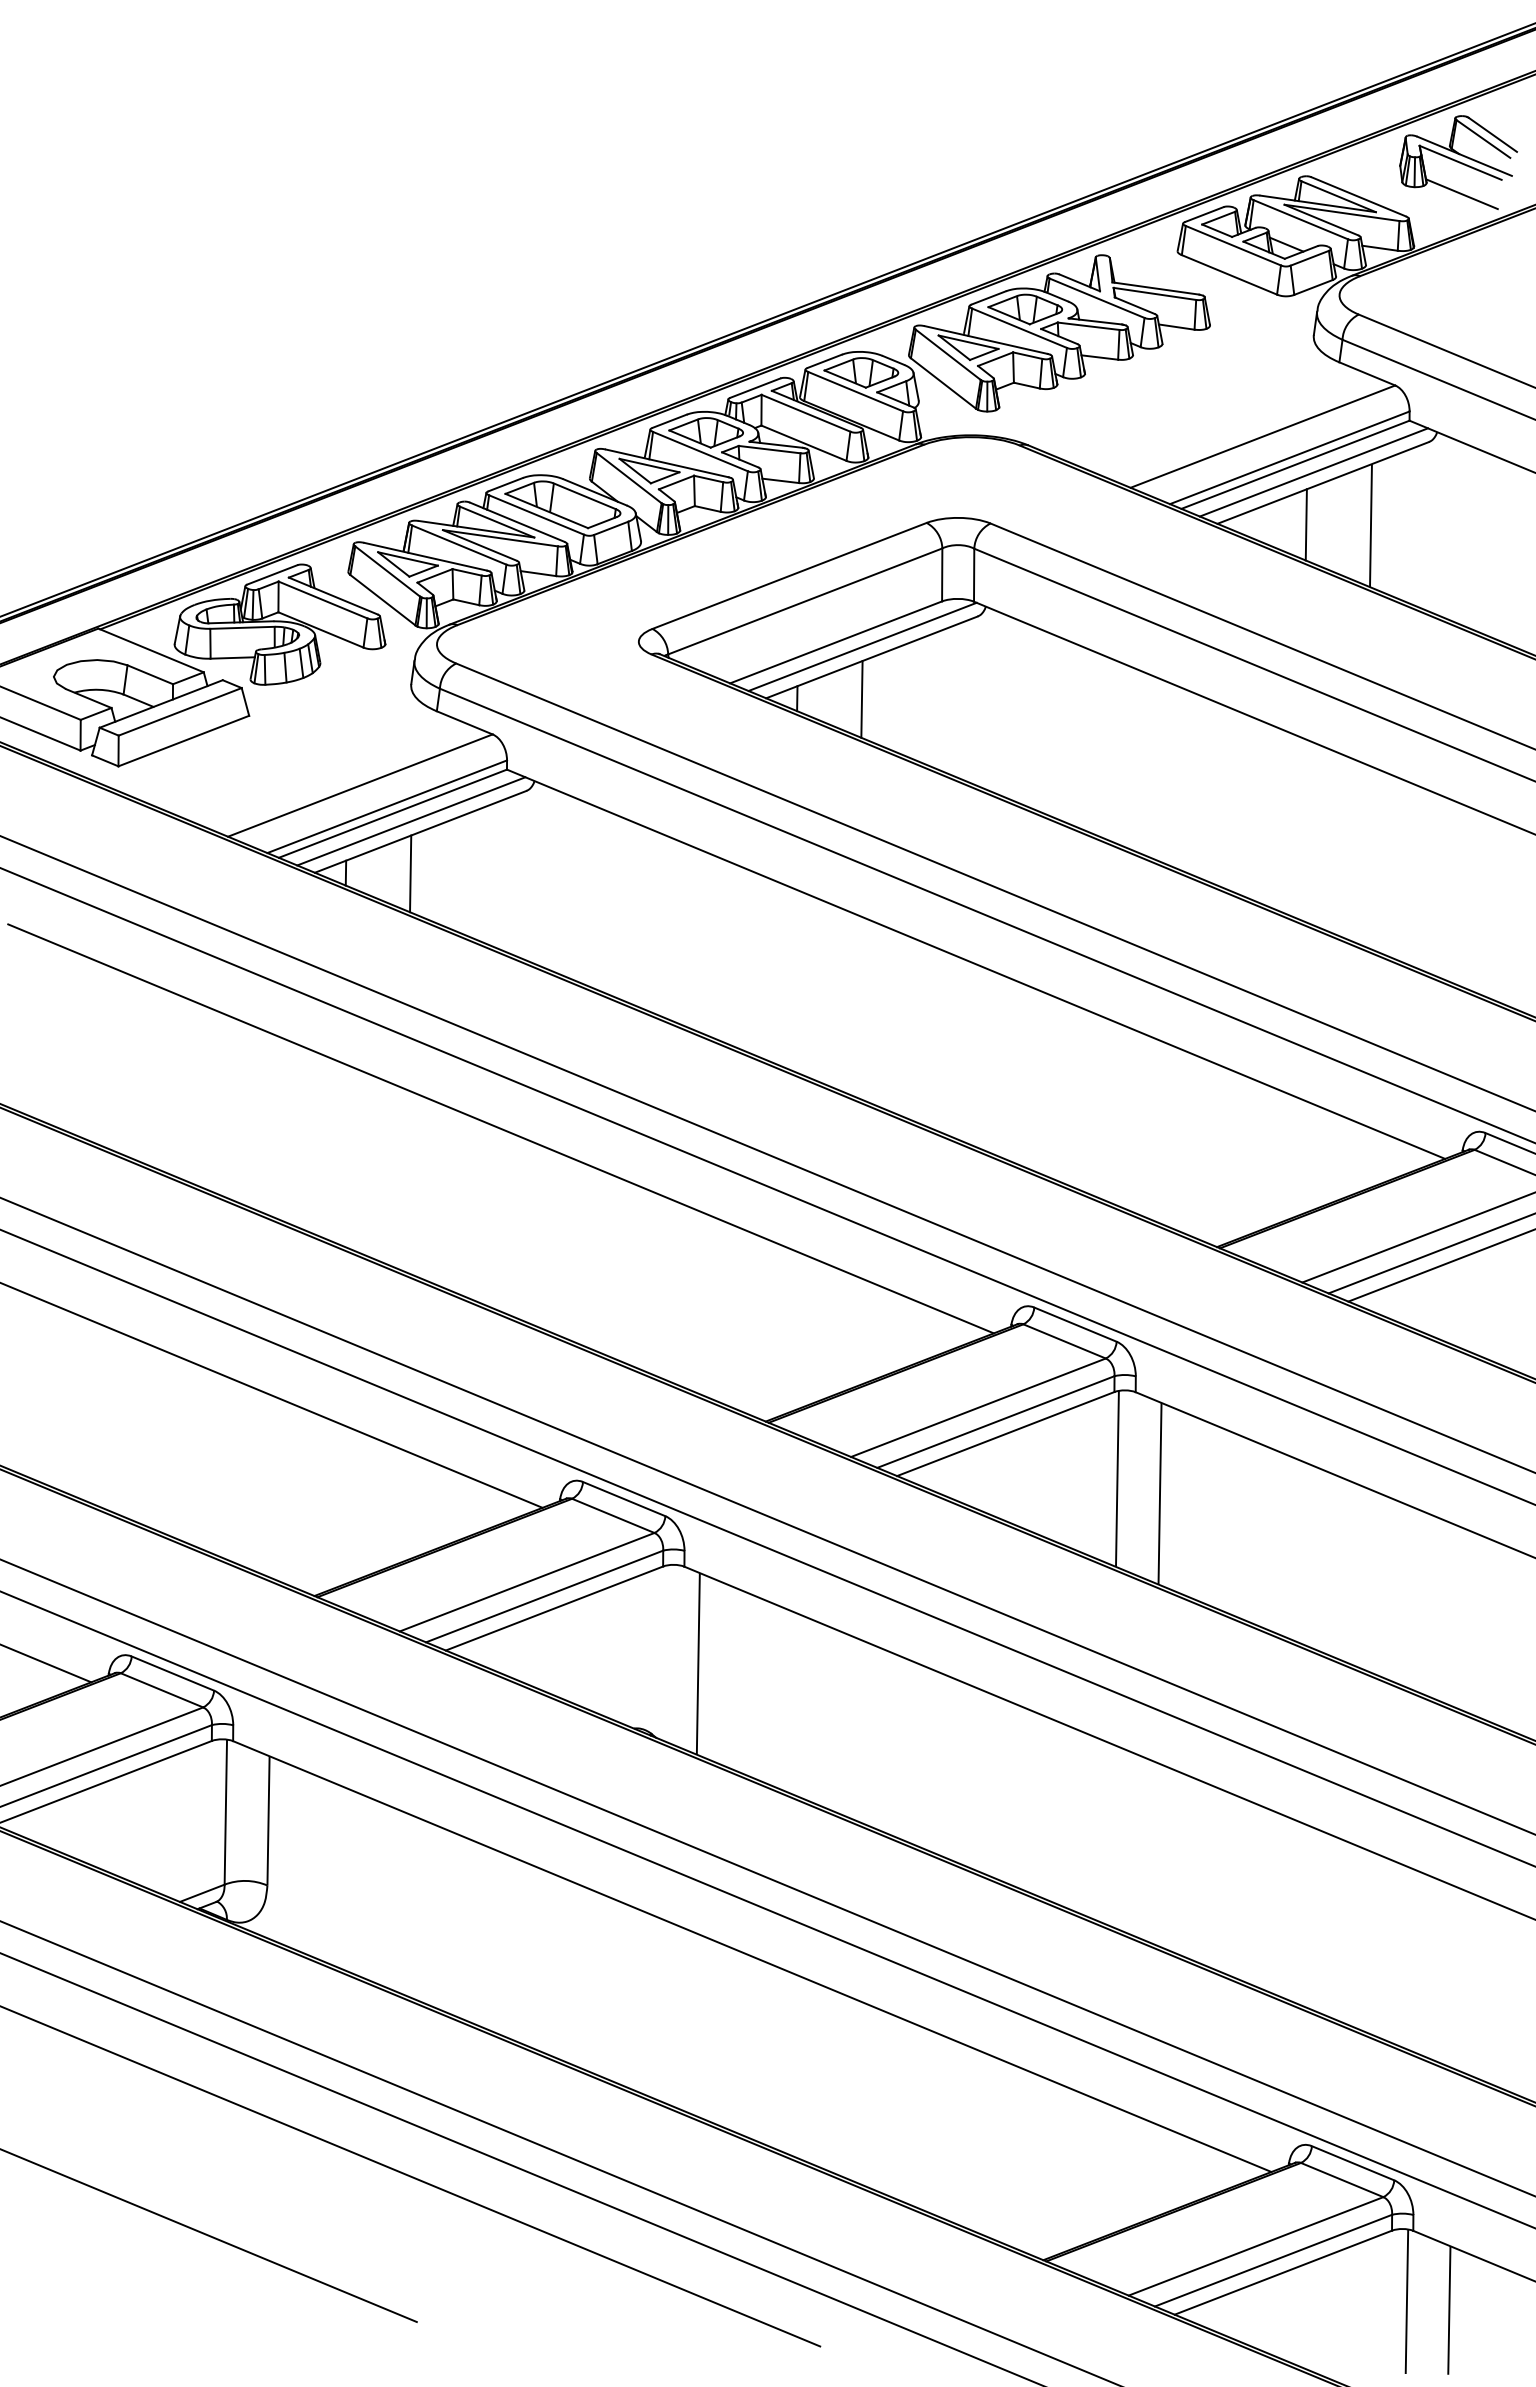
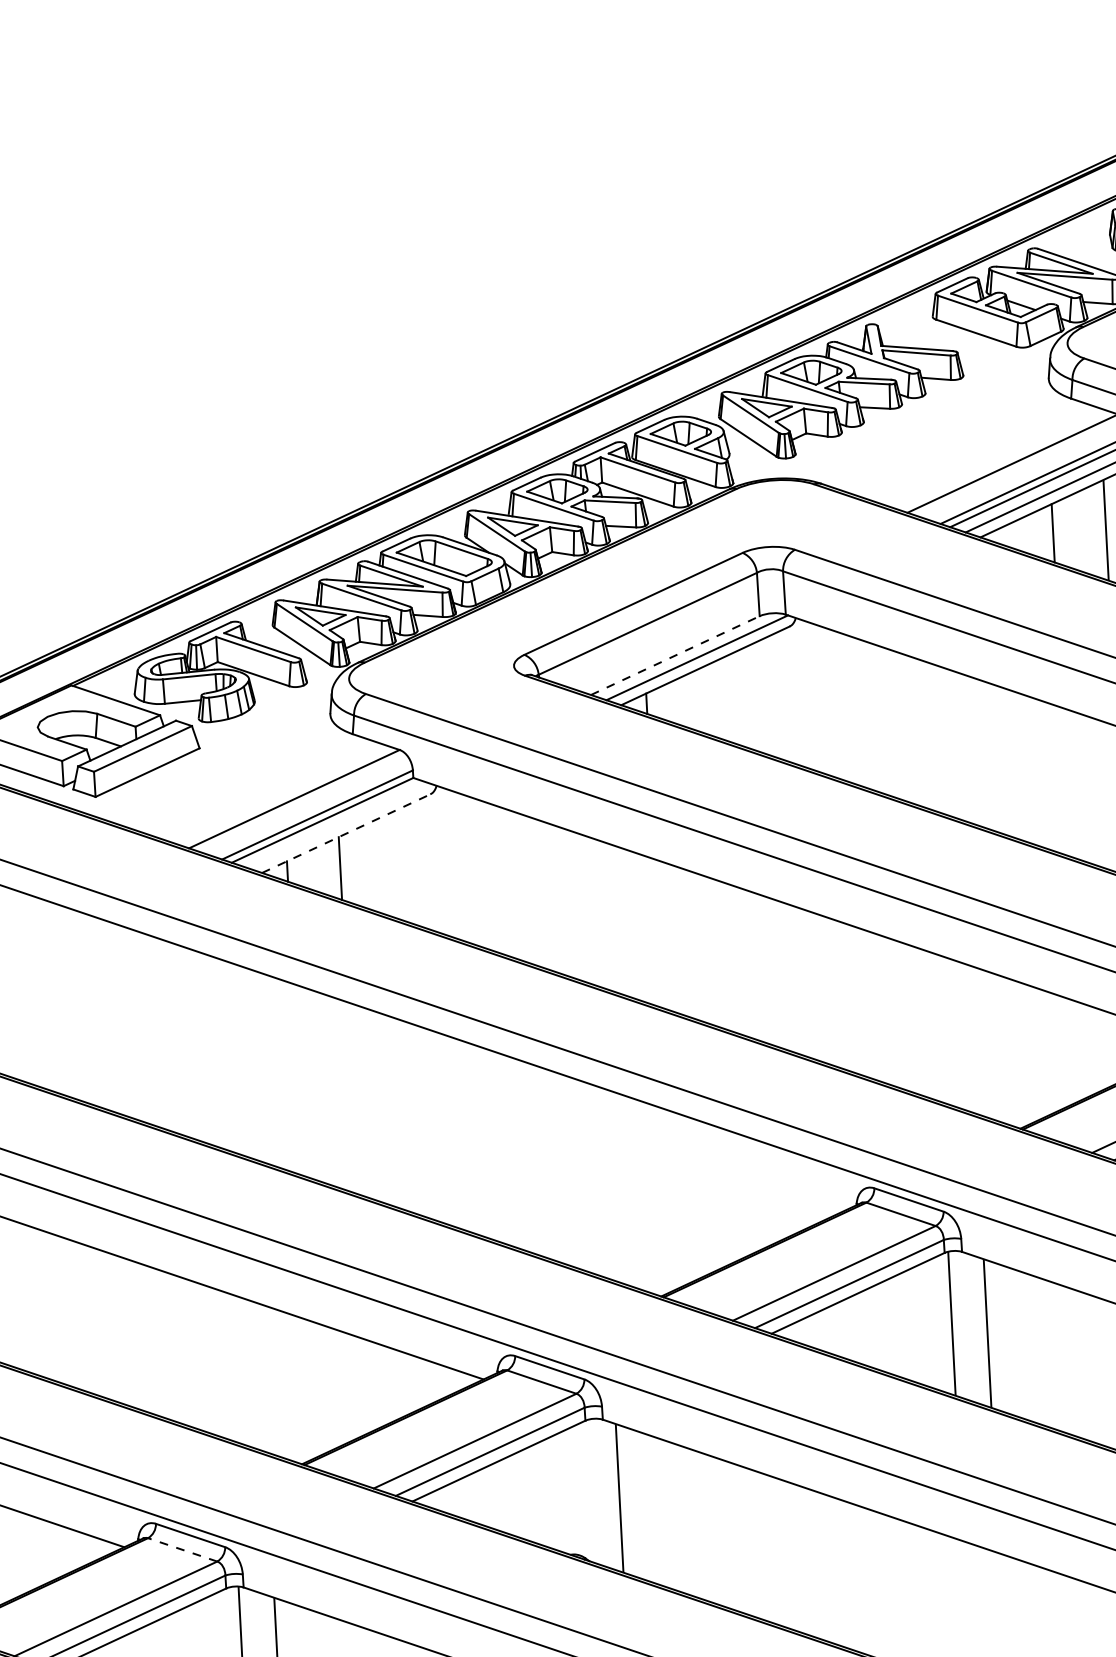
line: (836, 642) -> (675, 655), solid -> dashed
line: (861, 699) -> (699, 700), removed
line: (411, 821) -> (338, 825), removed
line: (421, 831) -> (346, 833), solid -> dashed
line: (500, 1128) -> (428, 1071), removed
line: (162, 1690) -> (183, 1549), solid -> dashed

